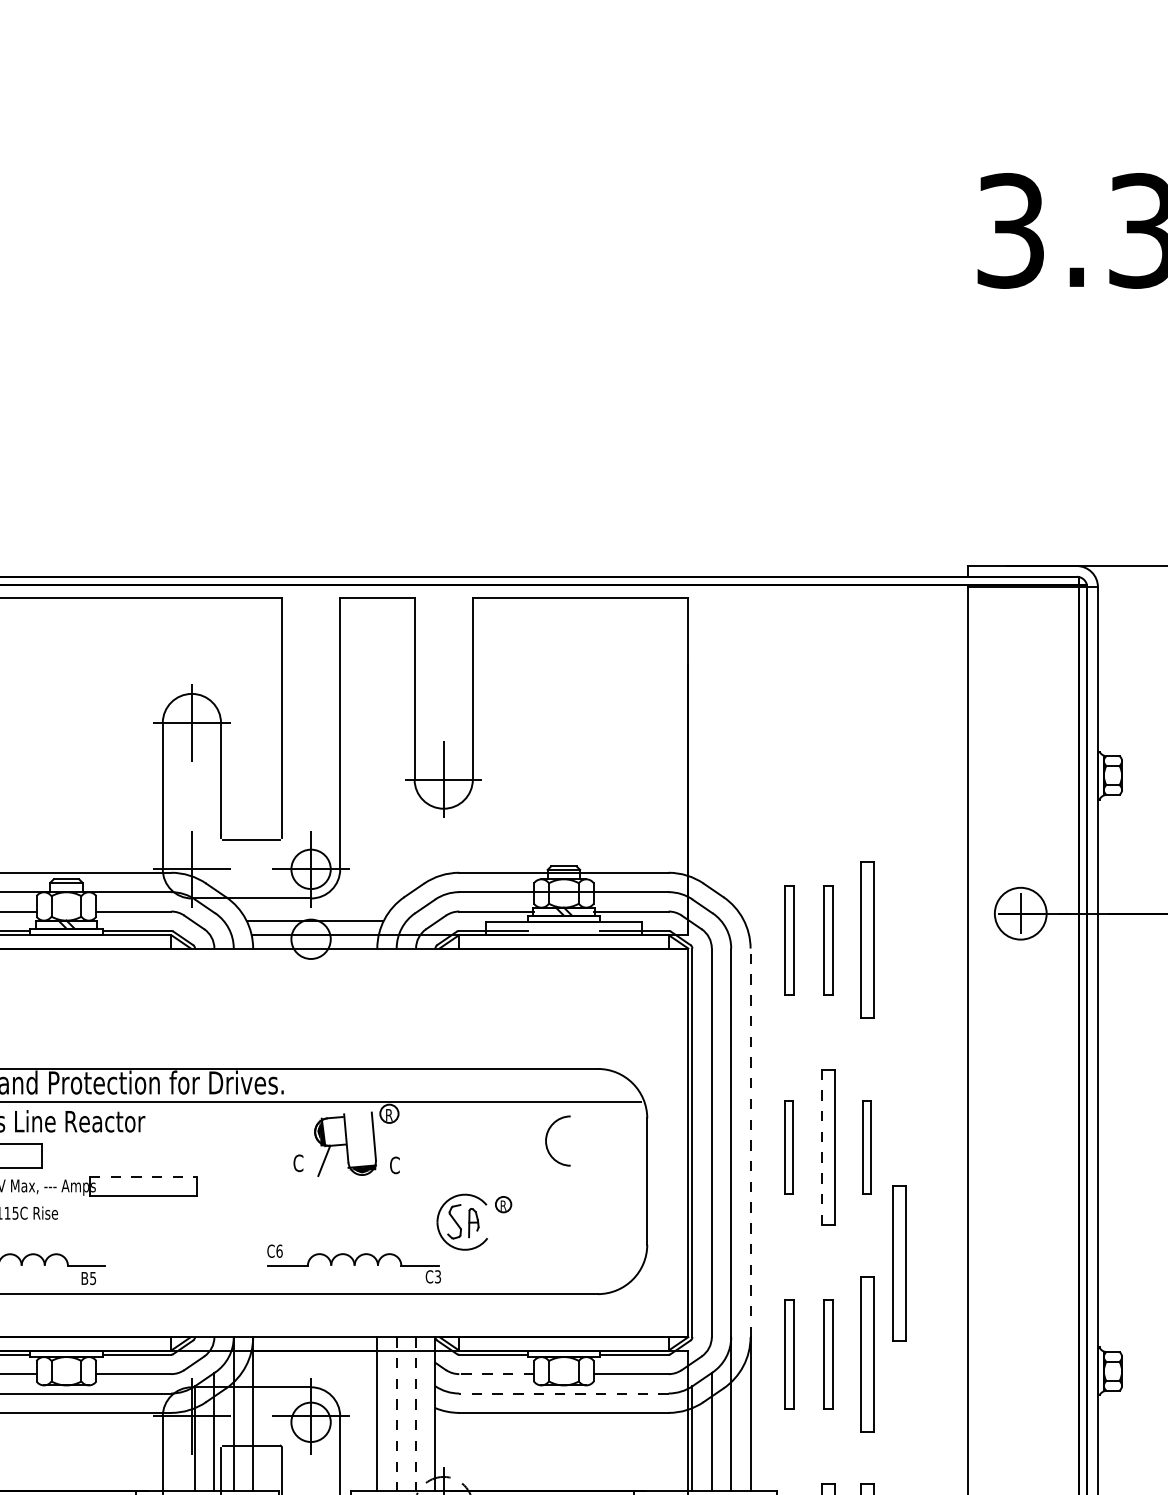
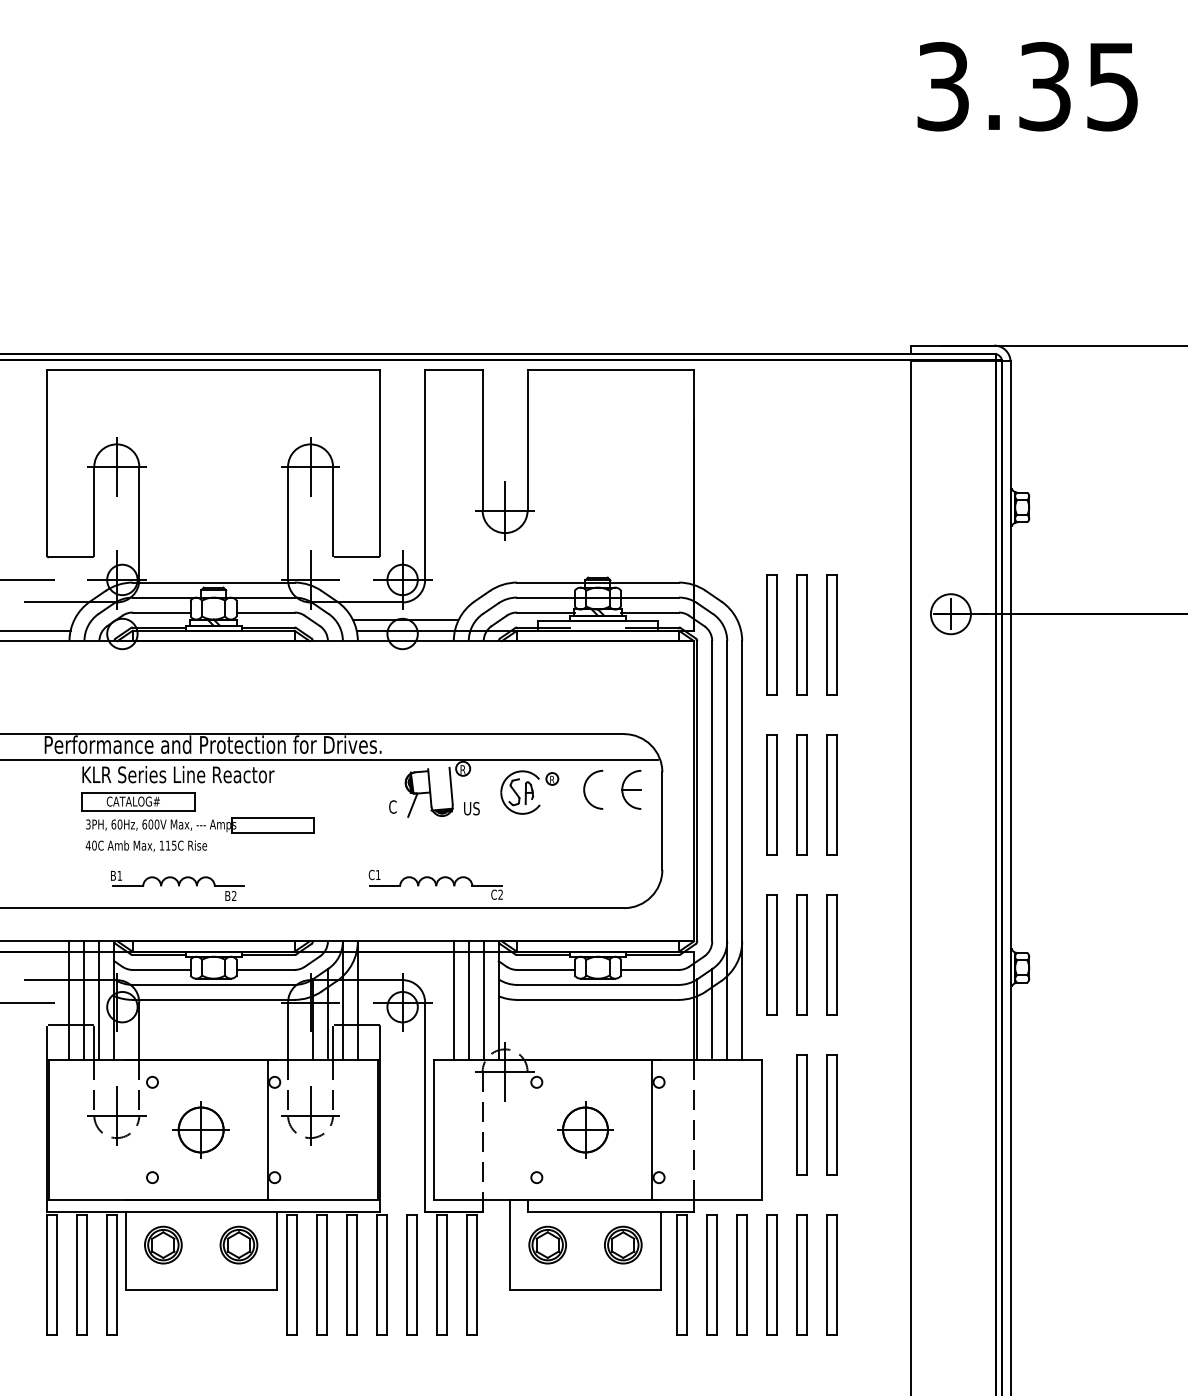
part: (788, 939) -> (771, 634), size x1.43
part: (827, 939) -> (801, 634), size x1.43
part: (607, 1140) -> (631, 789), added
line: (750, 1141) -> (742, 790), dashed -> solid
part: (788, 1147) -> (771, 794), size x1.67
part: (866, 1147) -> (831, 794), size x1.67
line: (822, 1148) -> (797, 795), dashed -> solid
text: (400, 1165) -> (471, 808), C -> US
line: (143, 1176) -> (273, 817), dashed -> solid
part: (473, 1222) -> (529, 792), moved
text: (278, 1250) -> (377, 874), C6 -> C1
part: (898, 1263) -> (856, 884), removed
text: (437, 1276) -> (500, 894), C3 -> C2
text: (93, 1279) -> (234, 896), B5 -> B2
part: (788, 1354) -> (771, 954), size x1.43
part: (827, 1354) -> (801, 954), size x1.43
line: (497, 1373) -> (546, 969), dashed -> solid
line: (564, 1392) -> (598, 984), dashed -> solid
line: (396, 1414) -> (468, 1001), dashed -> solid
line: (415, 1414) -> (483, 1001), dashed -> solid

